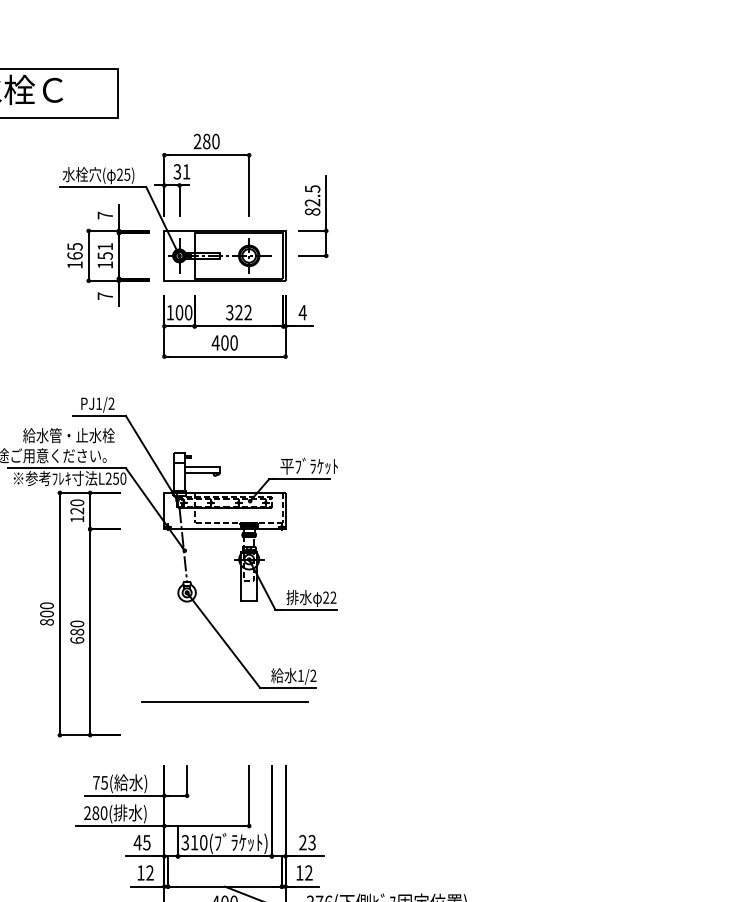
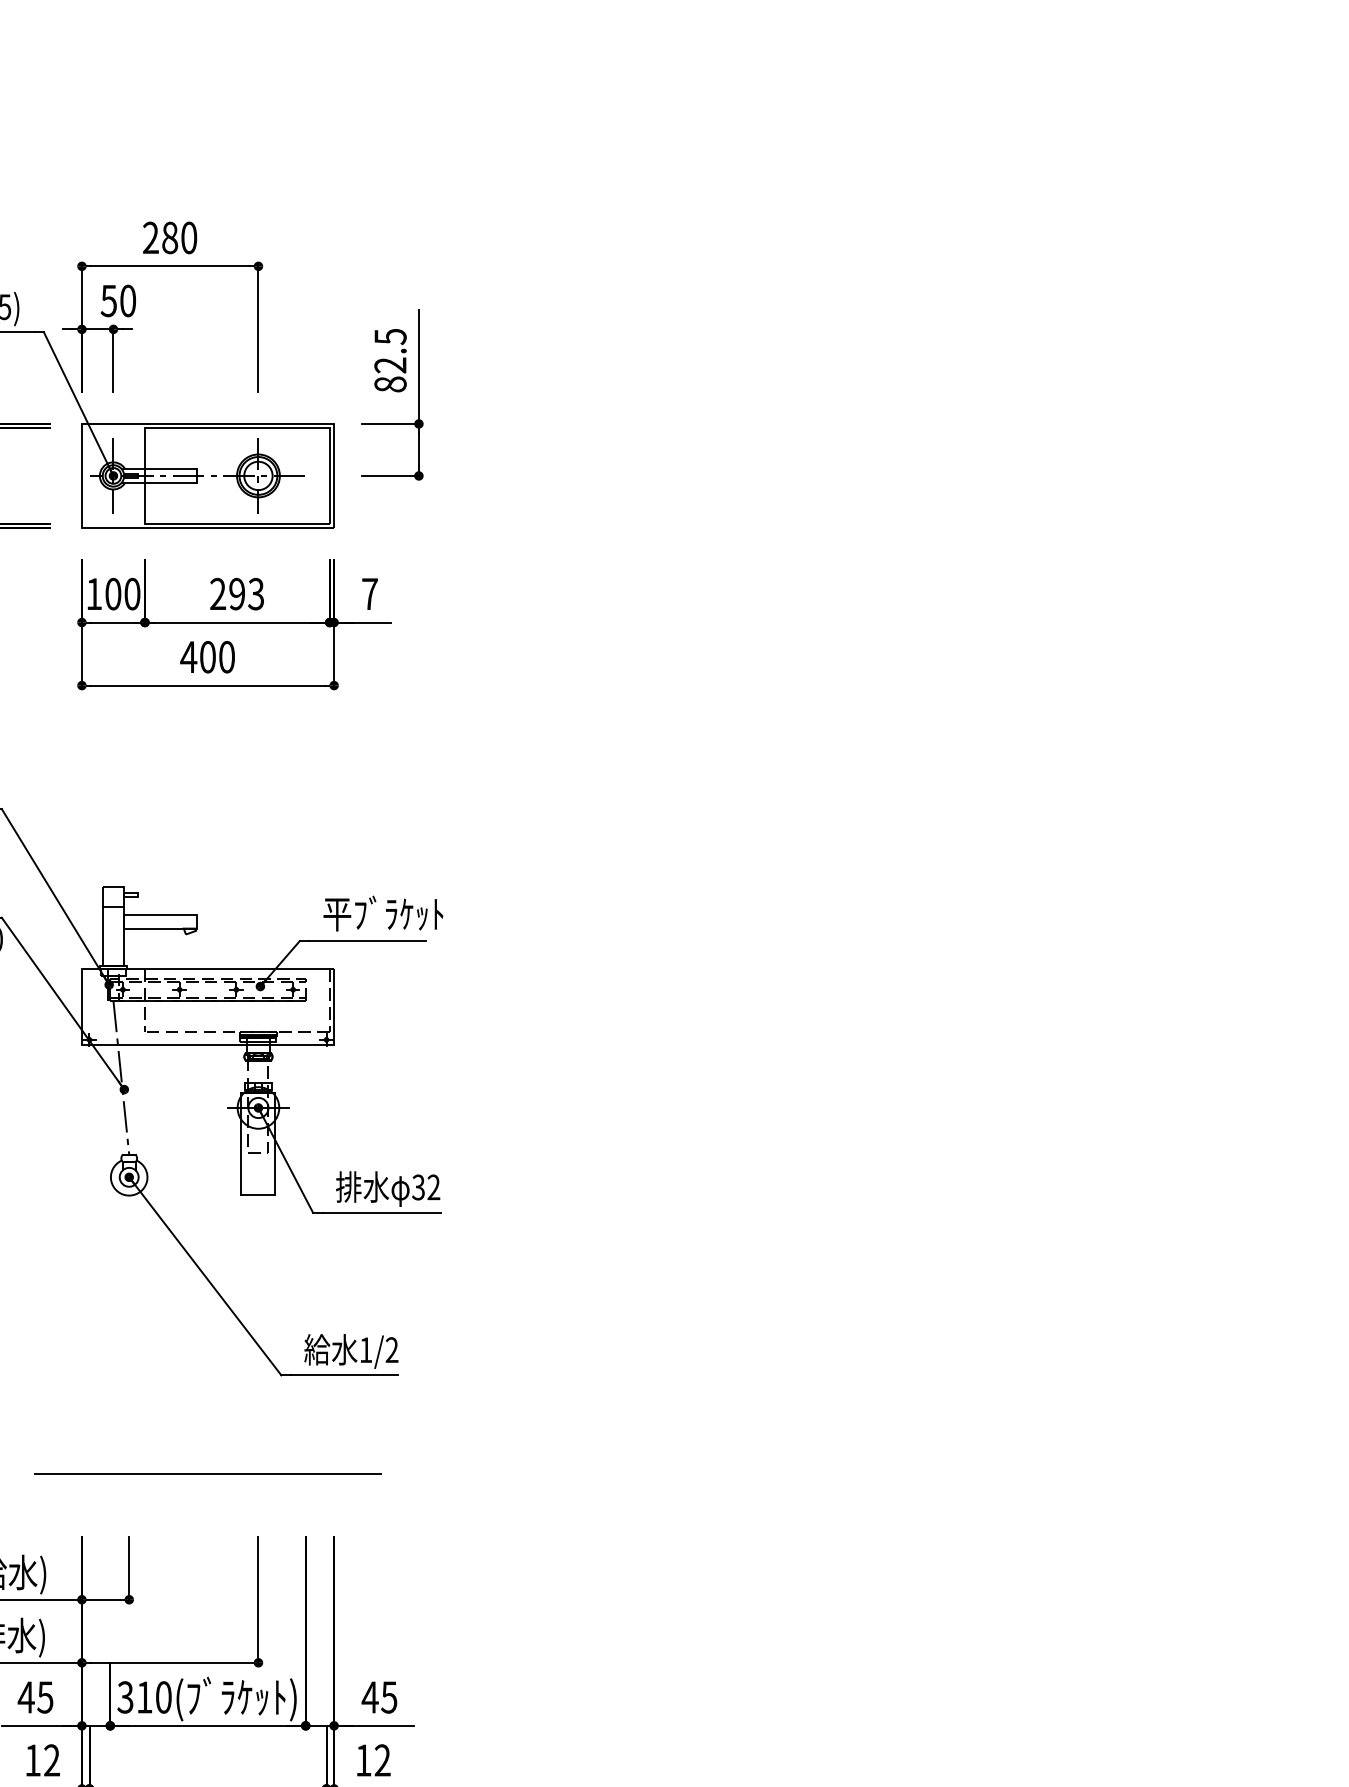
text: (182, 171) -> (119, 300), 31 -> 50
text: (238, 312) -> (236, 593), 322 -> 293
text: (302, 312) -> (369, 593), 4 -> 7
text: (326, 597) -> (419, 1187), 22 -> 32
line: (224, 701) -> (207, 1472), moved
text: (306, 842) -> (377, 1696), 23 -> 45

